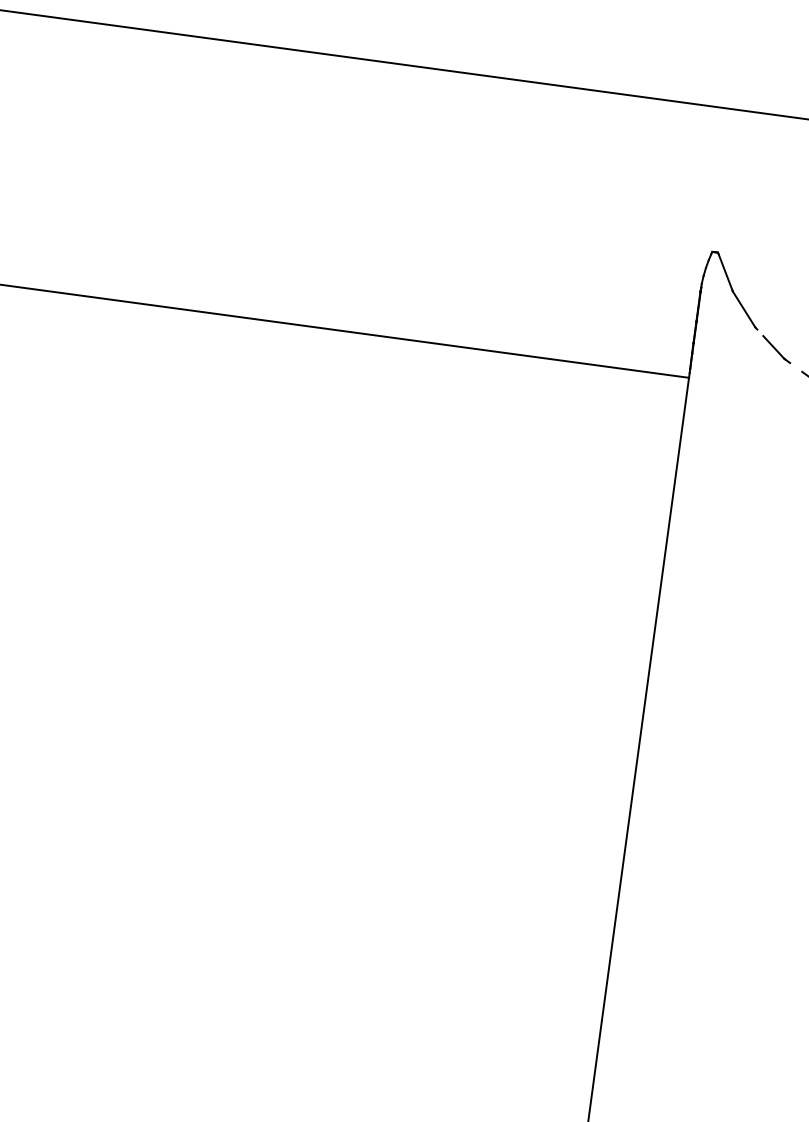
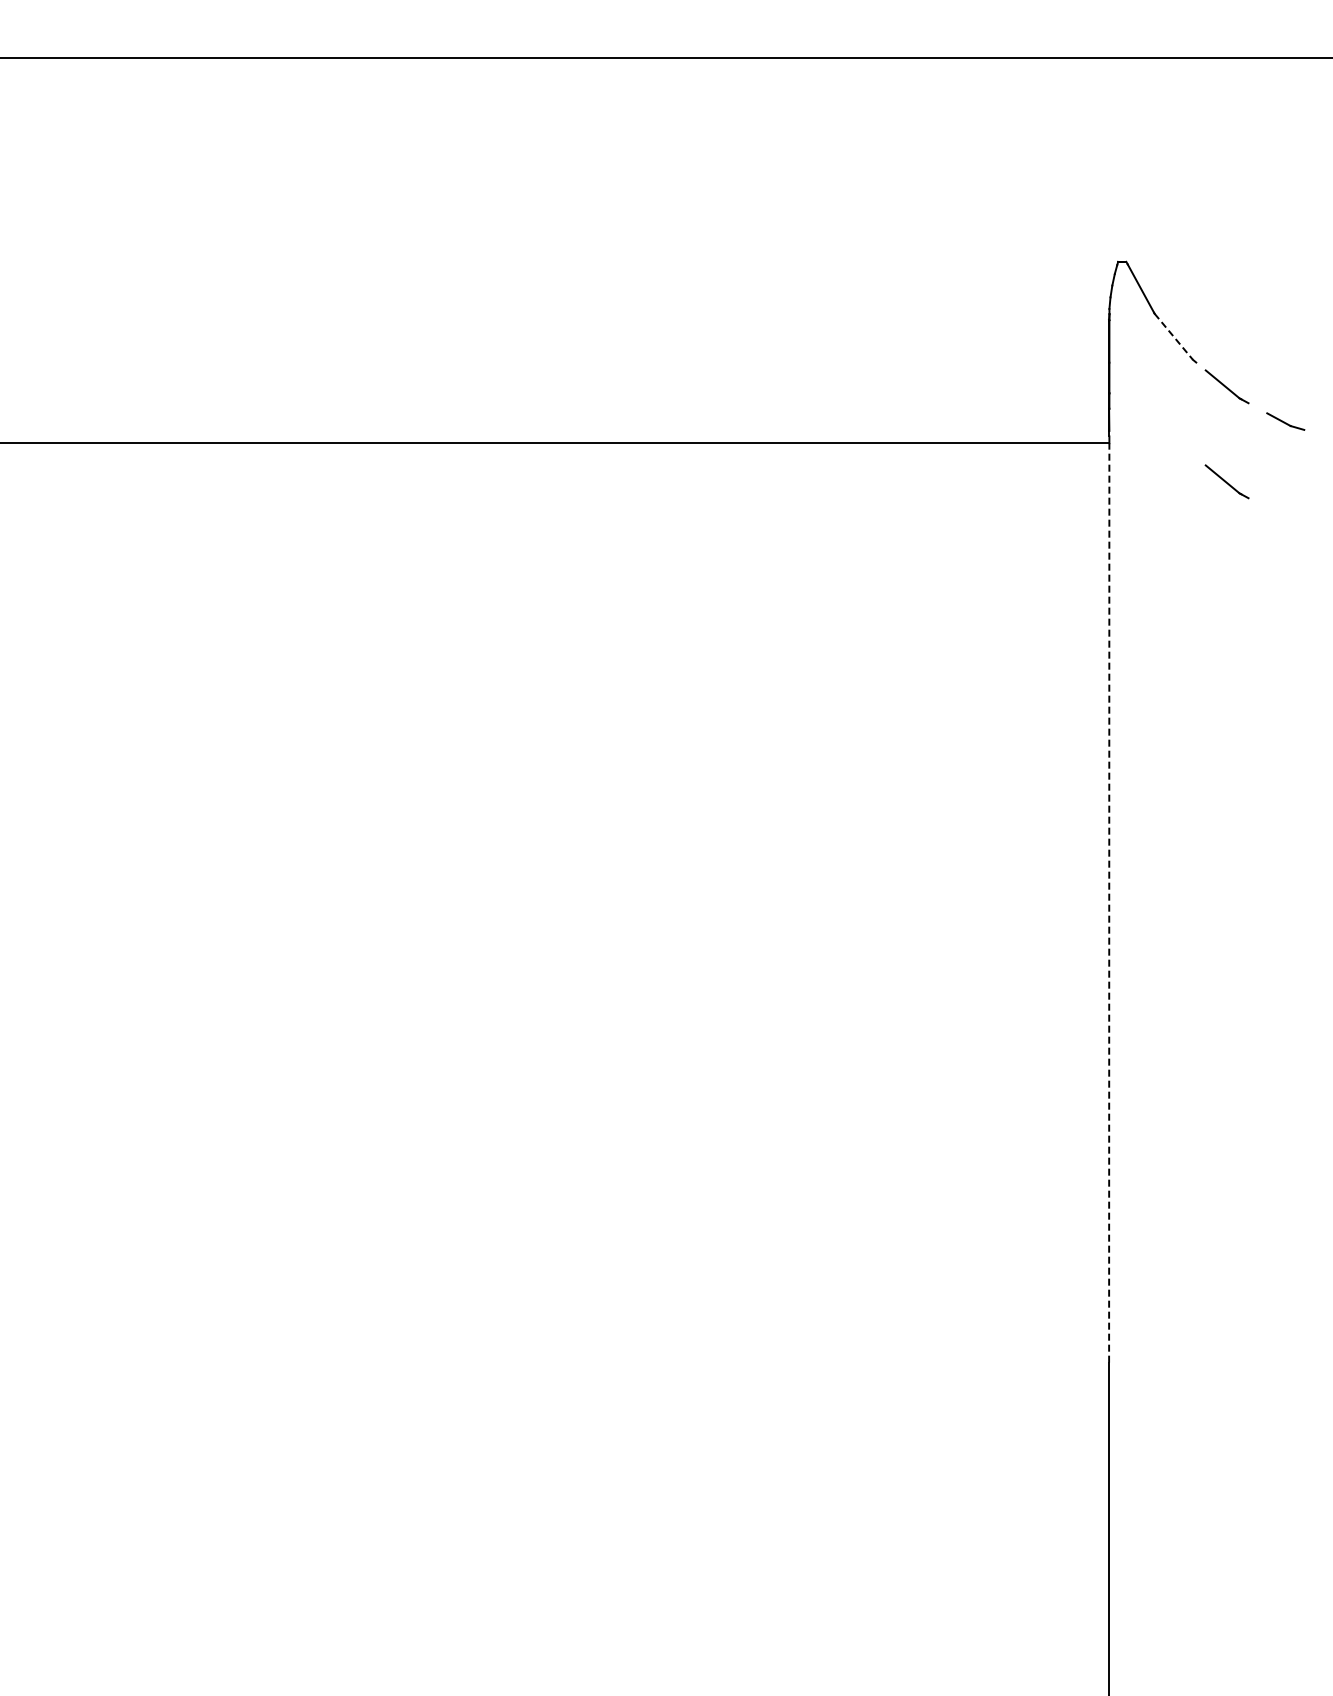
line: (743, 309) -> (1173, 336), solid -> dashed
part: (767, 415) -> (1226, 481), added
line: (645, 698) -> (1109, 902), solid -> dashed

